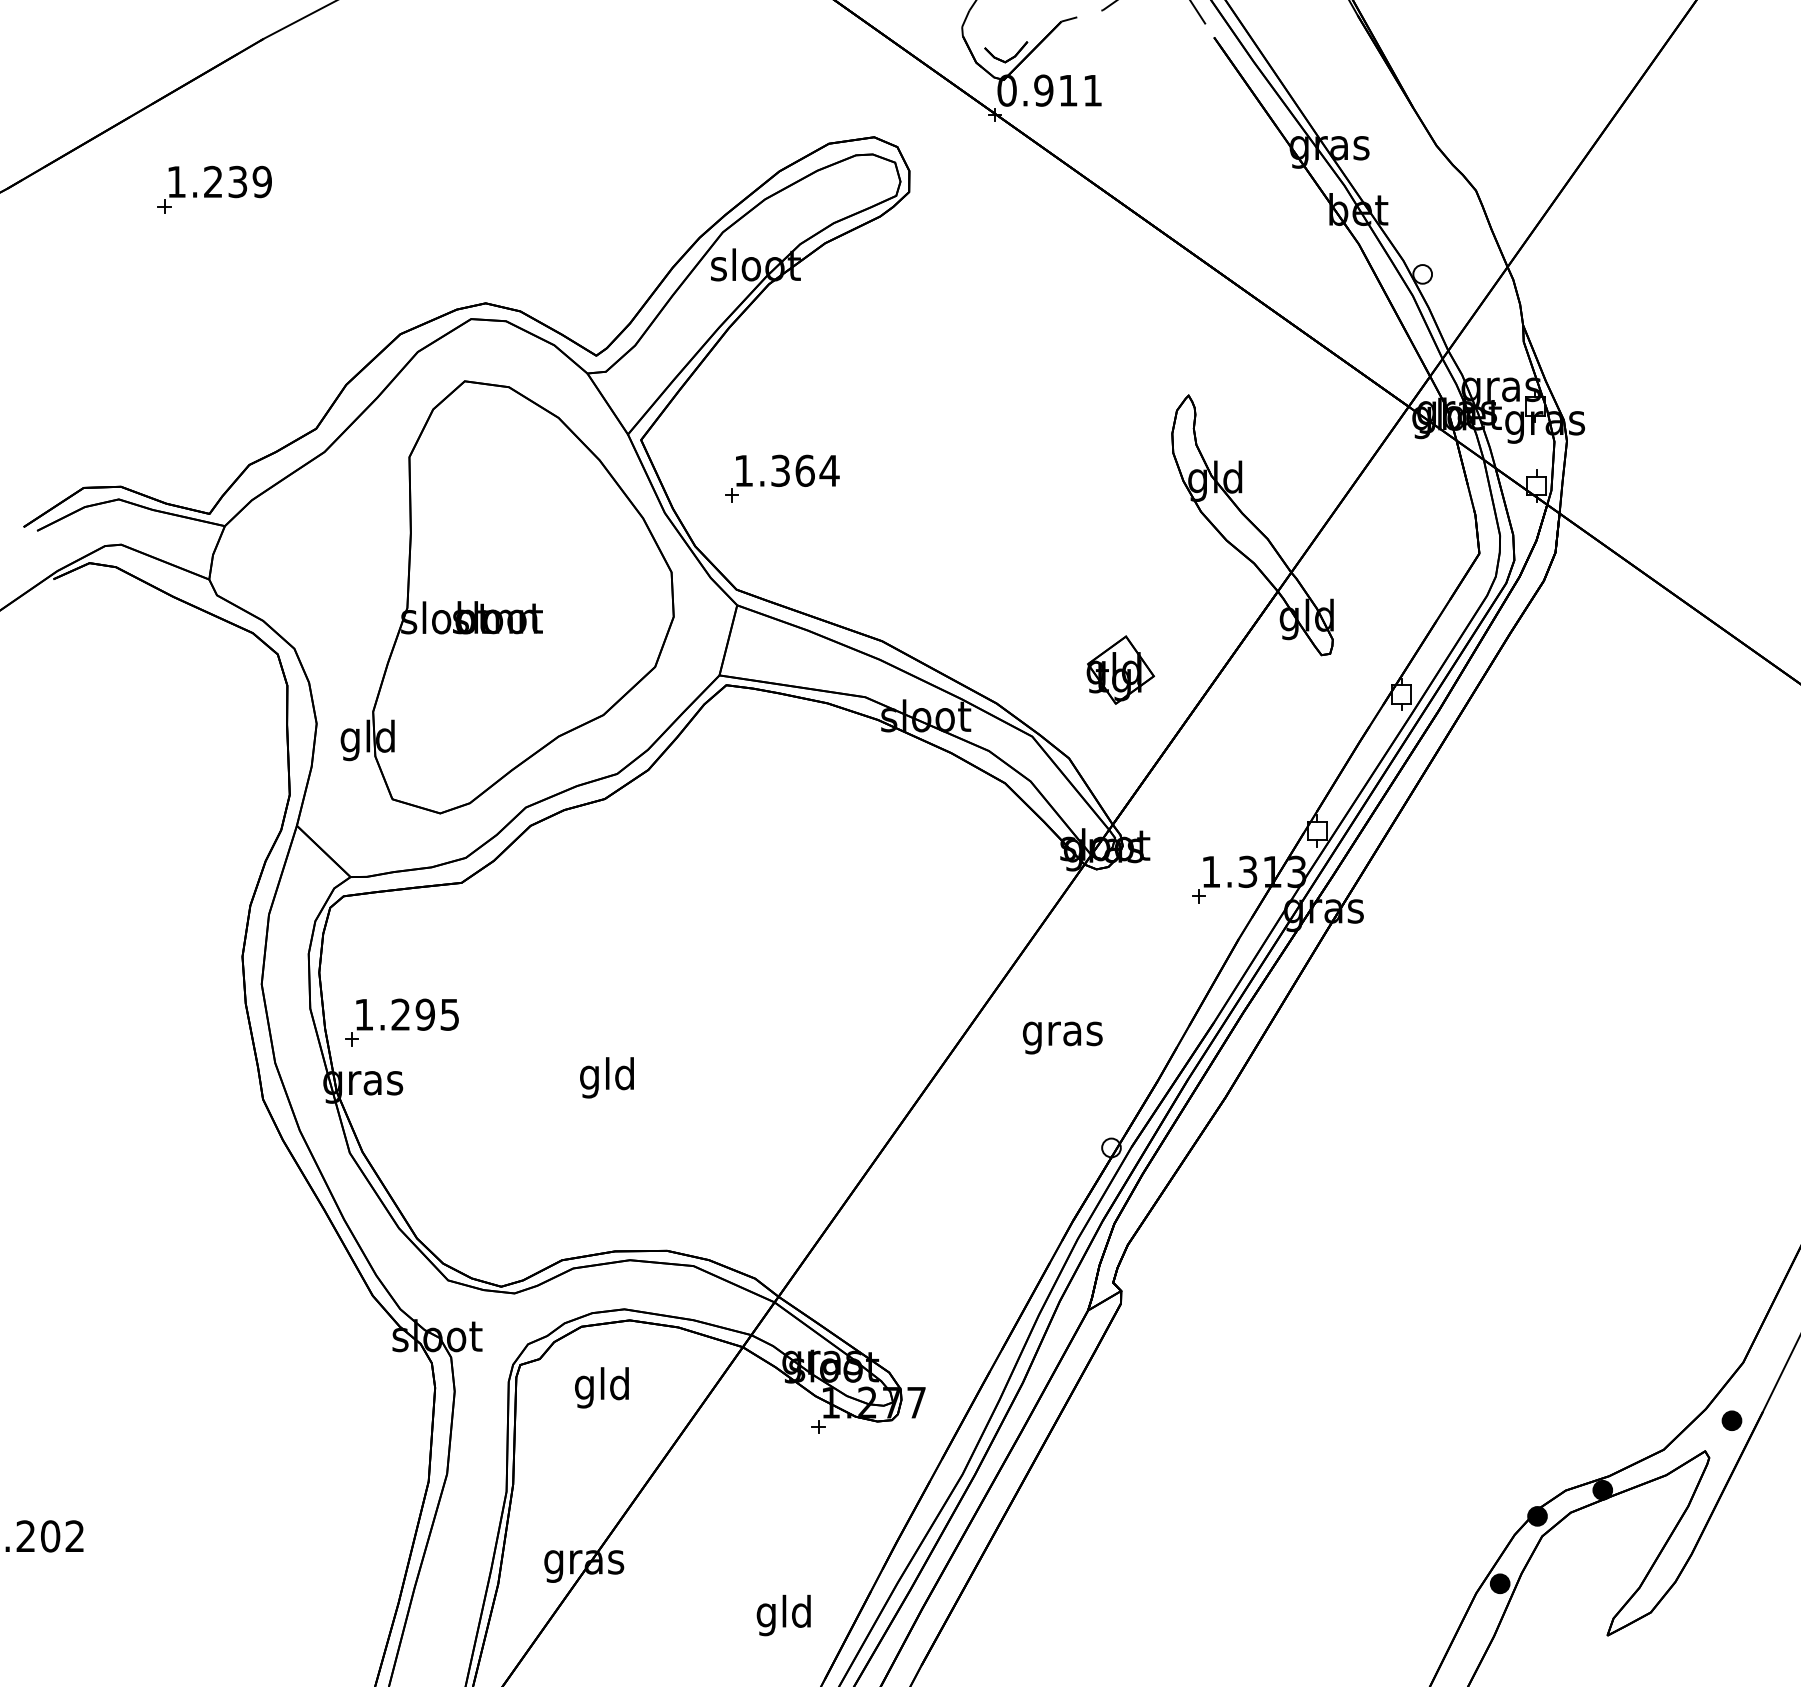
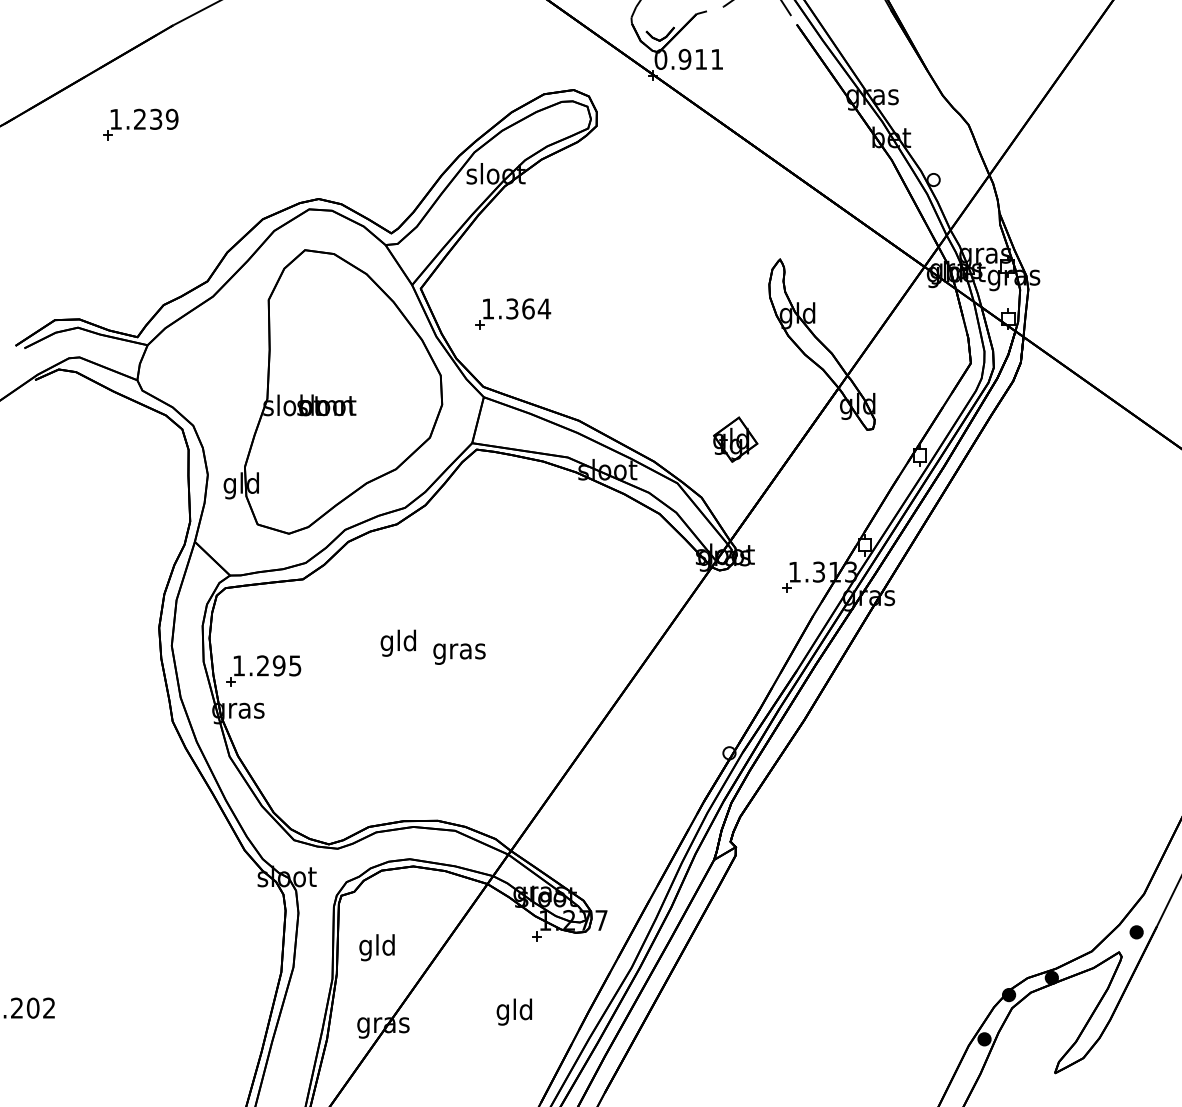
text: (1062, 1037) -> (459, 653), moved
text: (605, 1076) -> (397, 642), moved
text: (601, 1387) -> (376, 947), moved
text: (782, 1614) -> (513, 1011), moved

